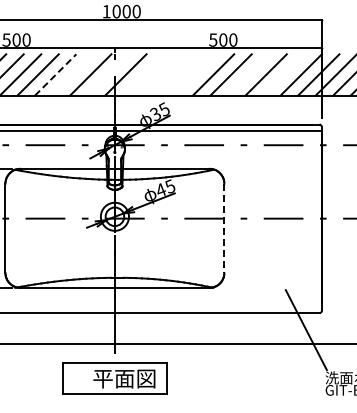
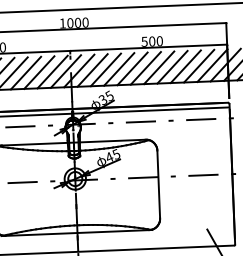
line: (56, 74) -> (26, 72), dashed -> solid
line: (72, 74) -> (38, 72), added
line: (107, 74) -> (65, 71), added
line: (143, 74) -> (92, 70), added
line: (160, 74) -> (105, 69), added
line: (178, 74) -> (119, 69), added
line: (195, 74) -> (132, 68), added
line: (248, 74) -> (172, 66), added
line: (283, 74) -> (198, 65), added
line: (224, 228) -> (158, 184), dashed -> solid

